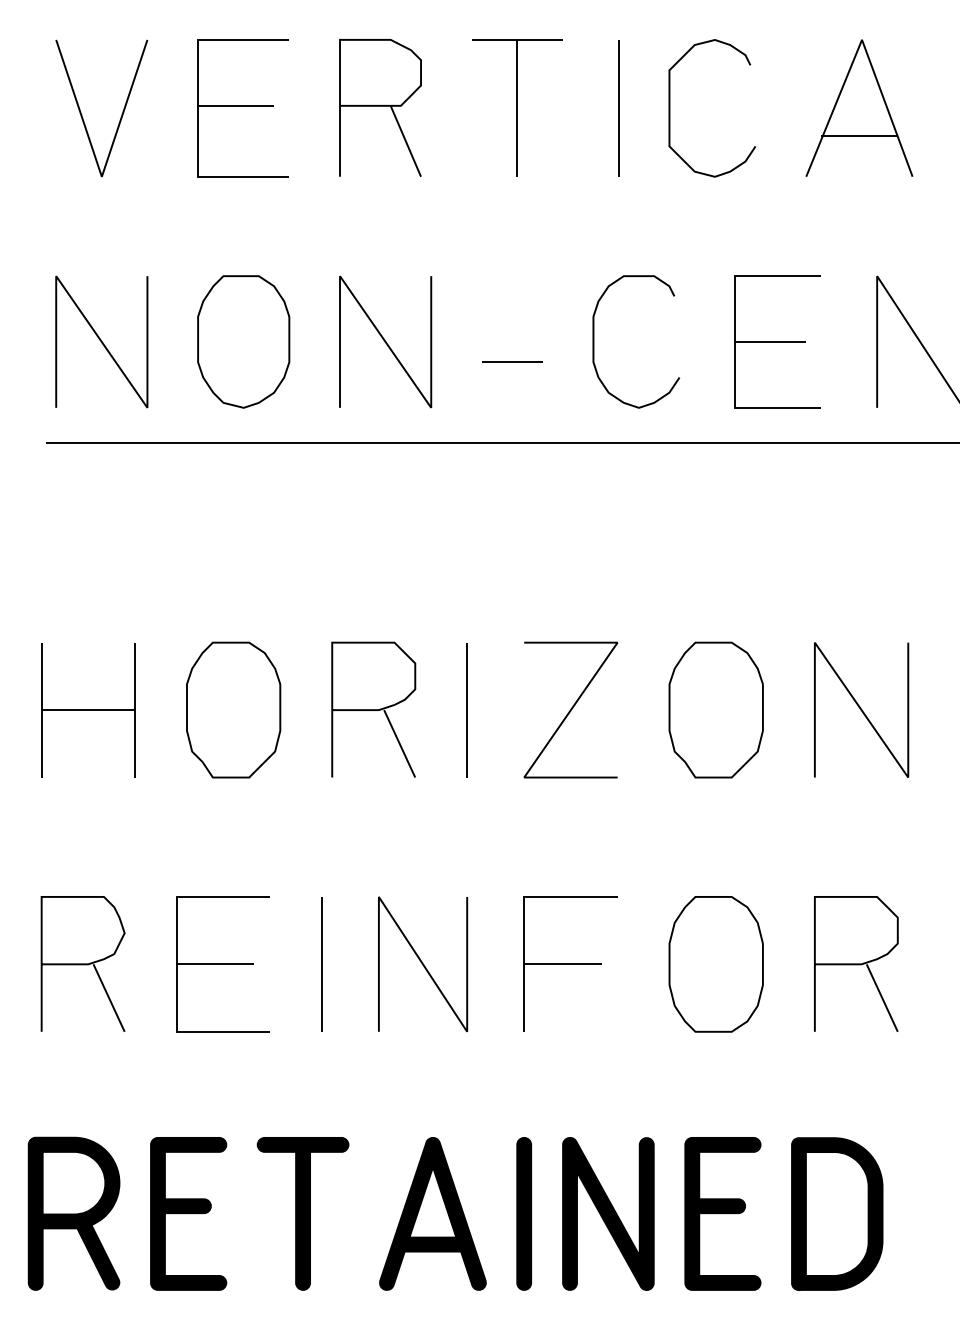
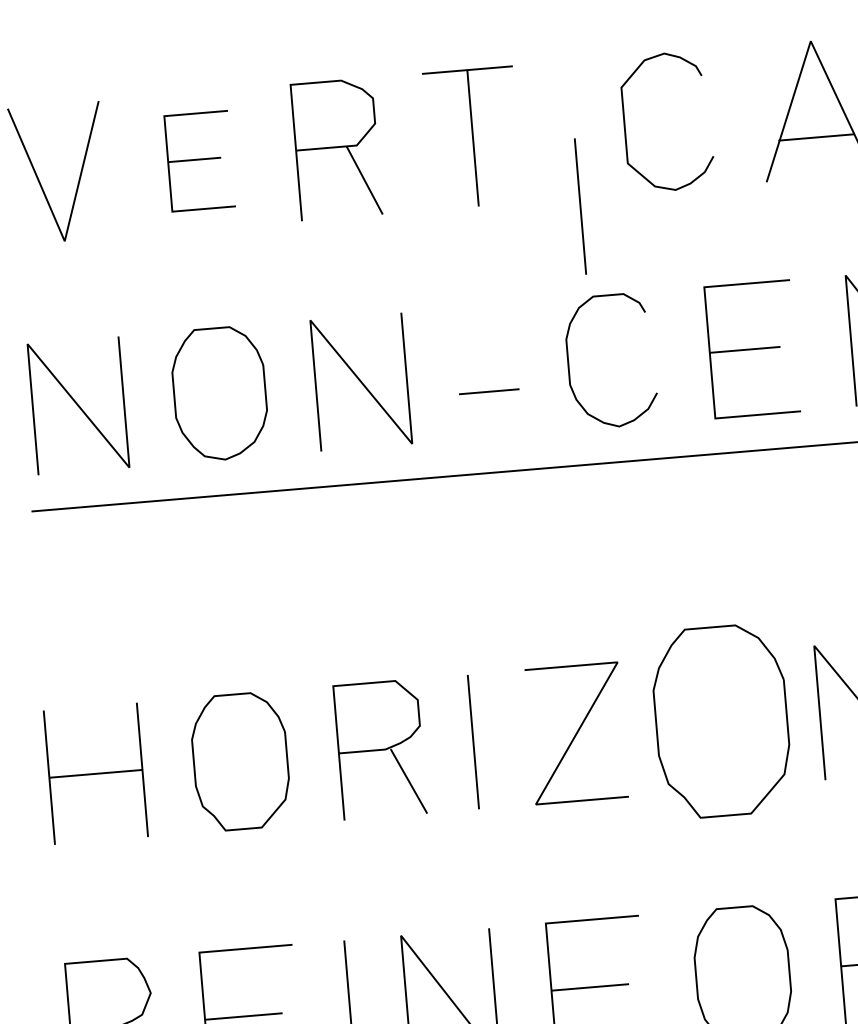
part: (242, 108) -> (199, 161), size x0.7
line: (618, 108) -> (580, 206), moved
part: (715, 709) -> (720, 720), size x1.4

